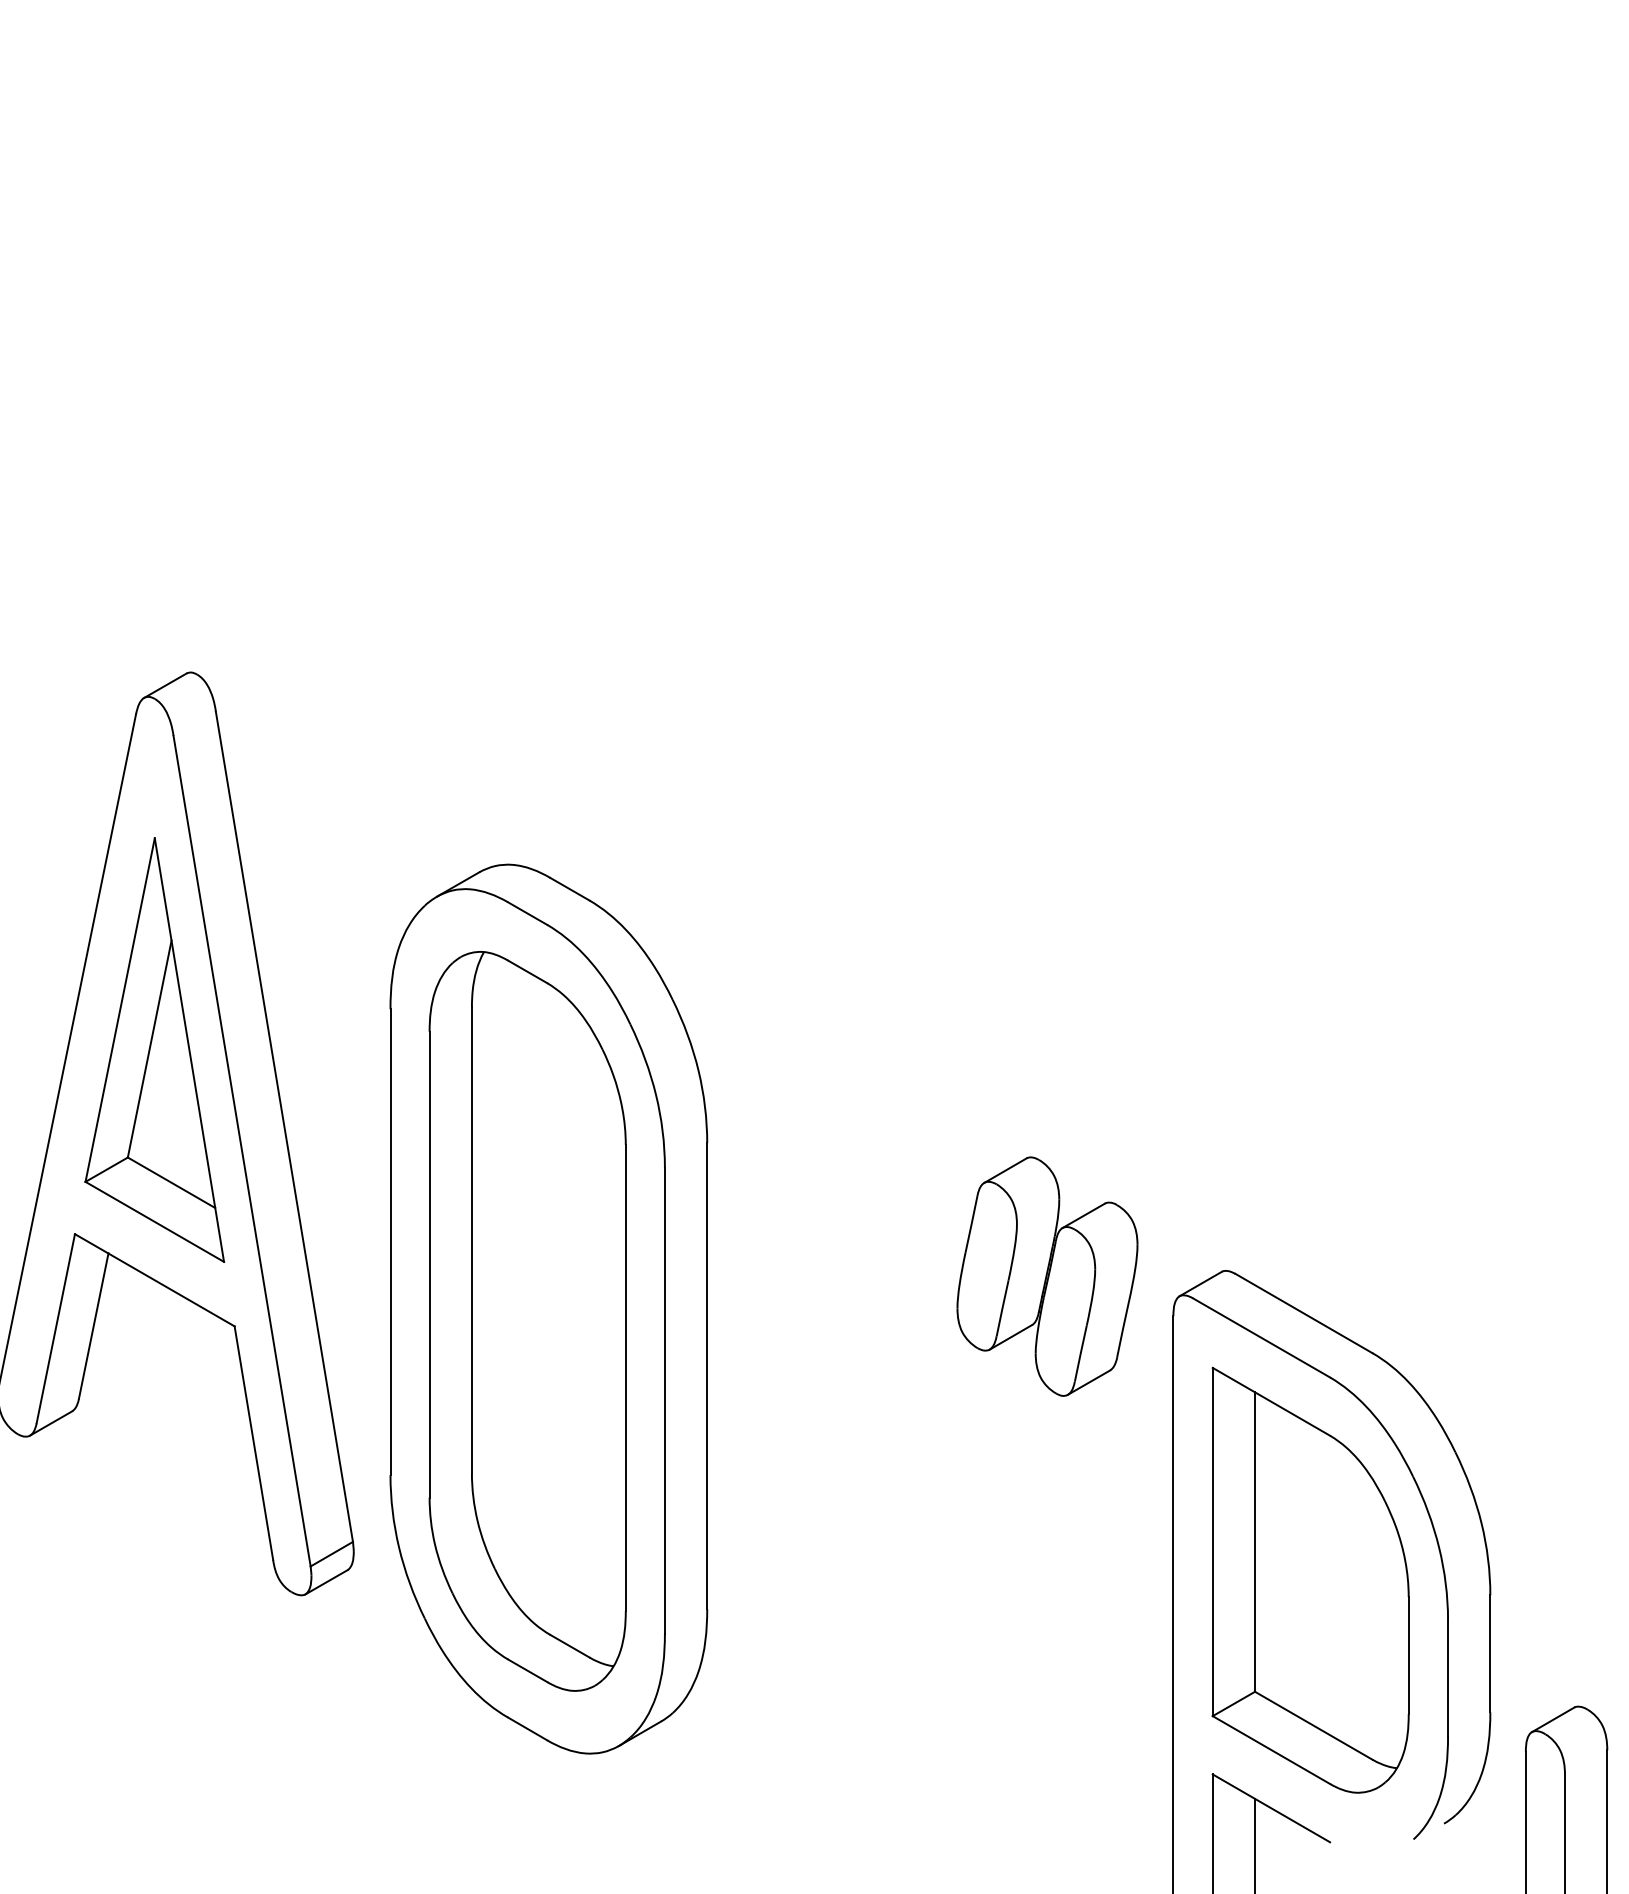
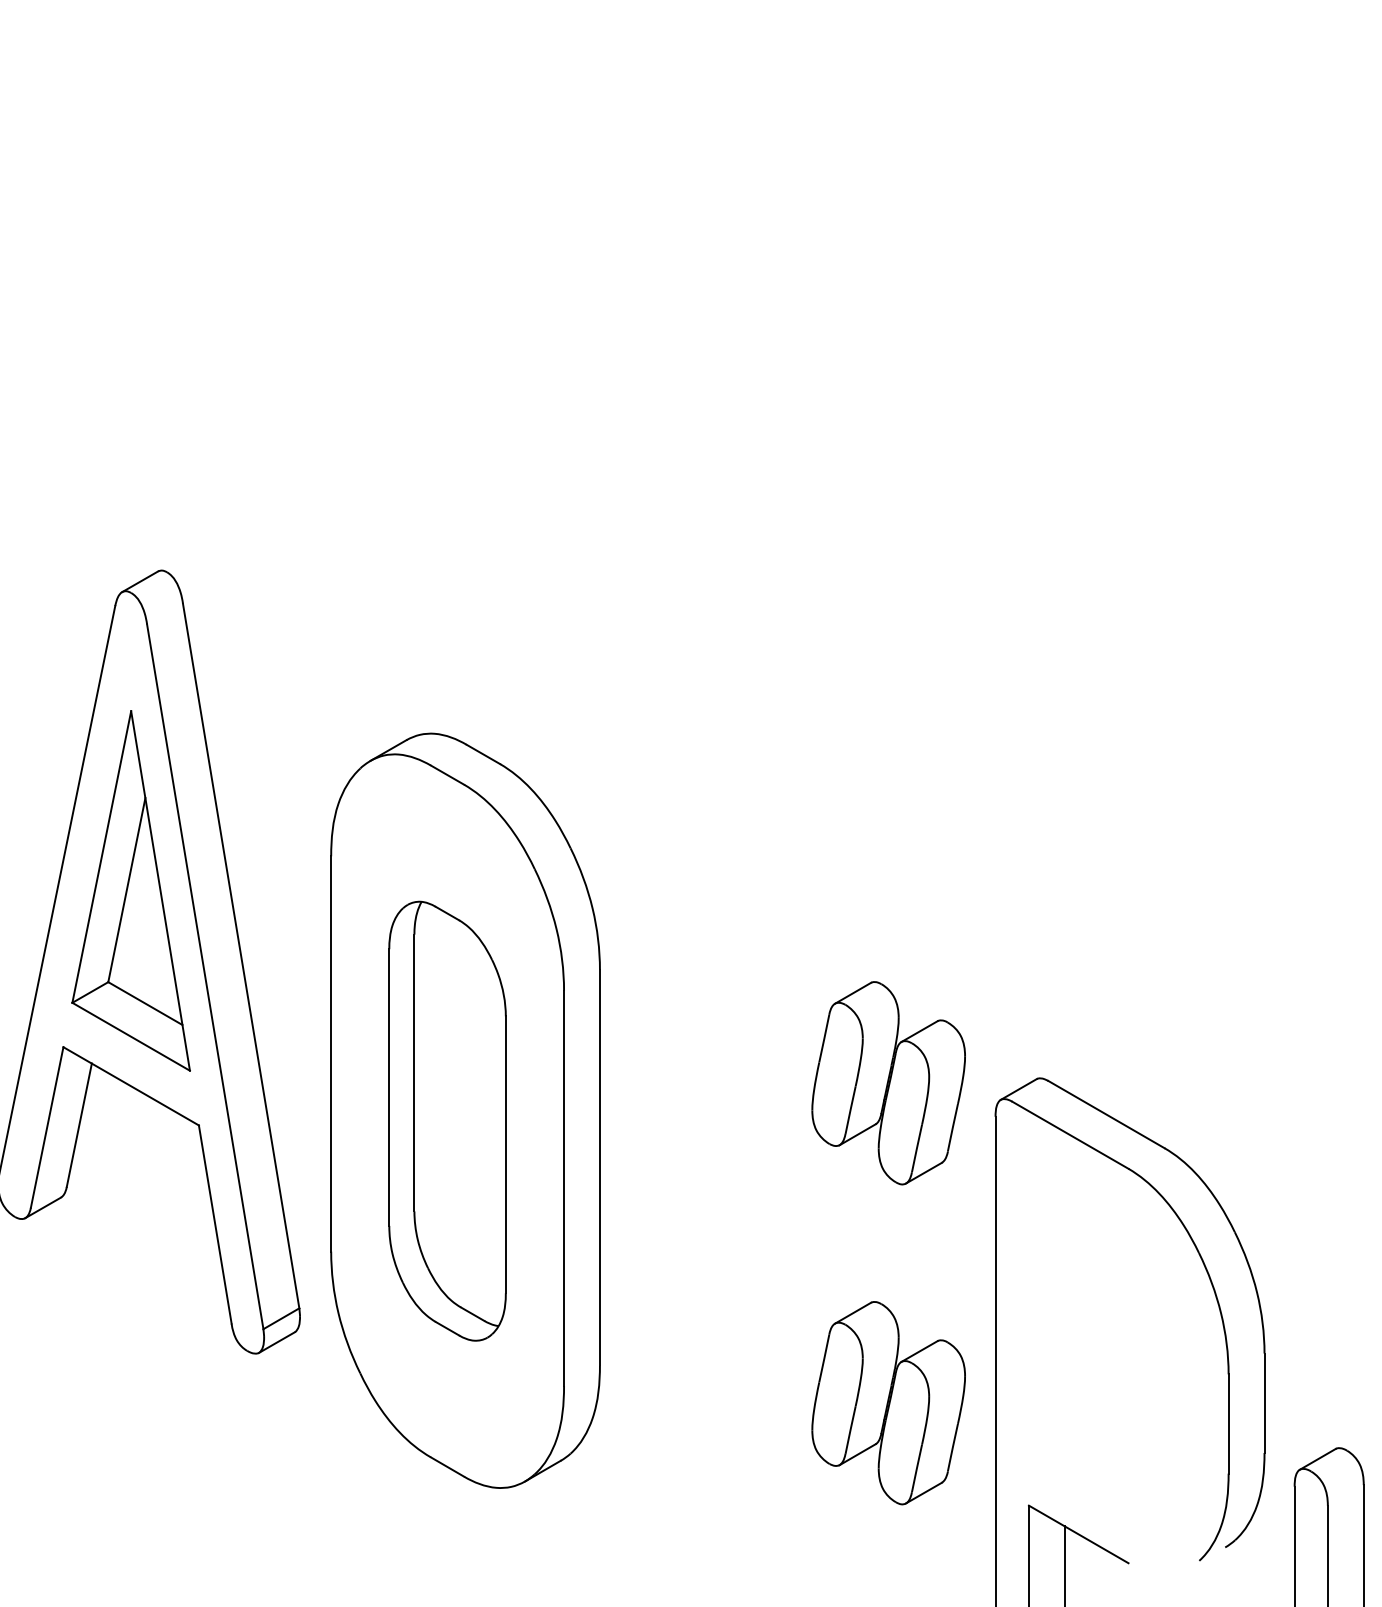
part: (527, 1321) -> (447, 1121), size x0.7
part: (1310, 1579) -> (1111, 1340), removed
part: (1047, 1653) -> (888, 1403), added

